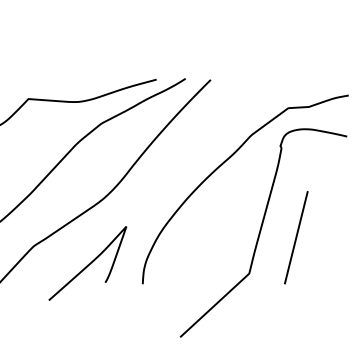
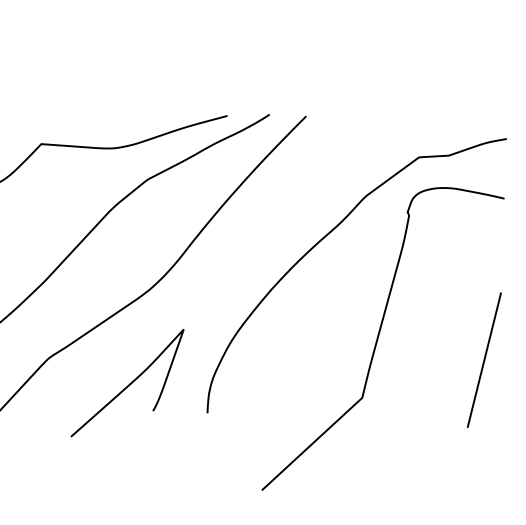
line: (296, 237) -> (484, 359), moved

